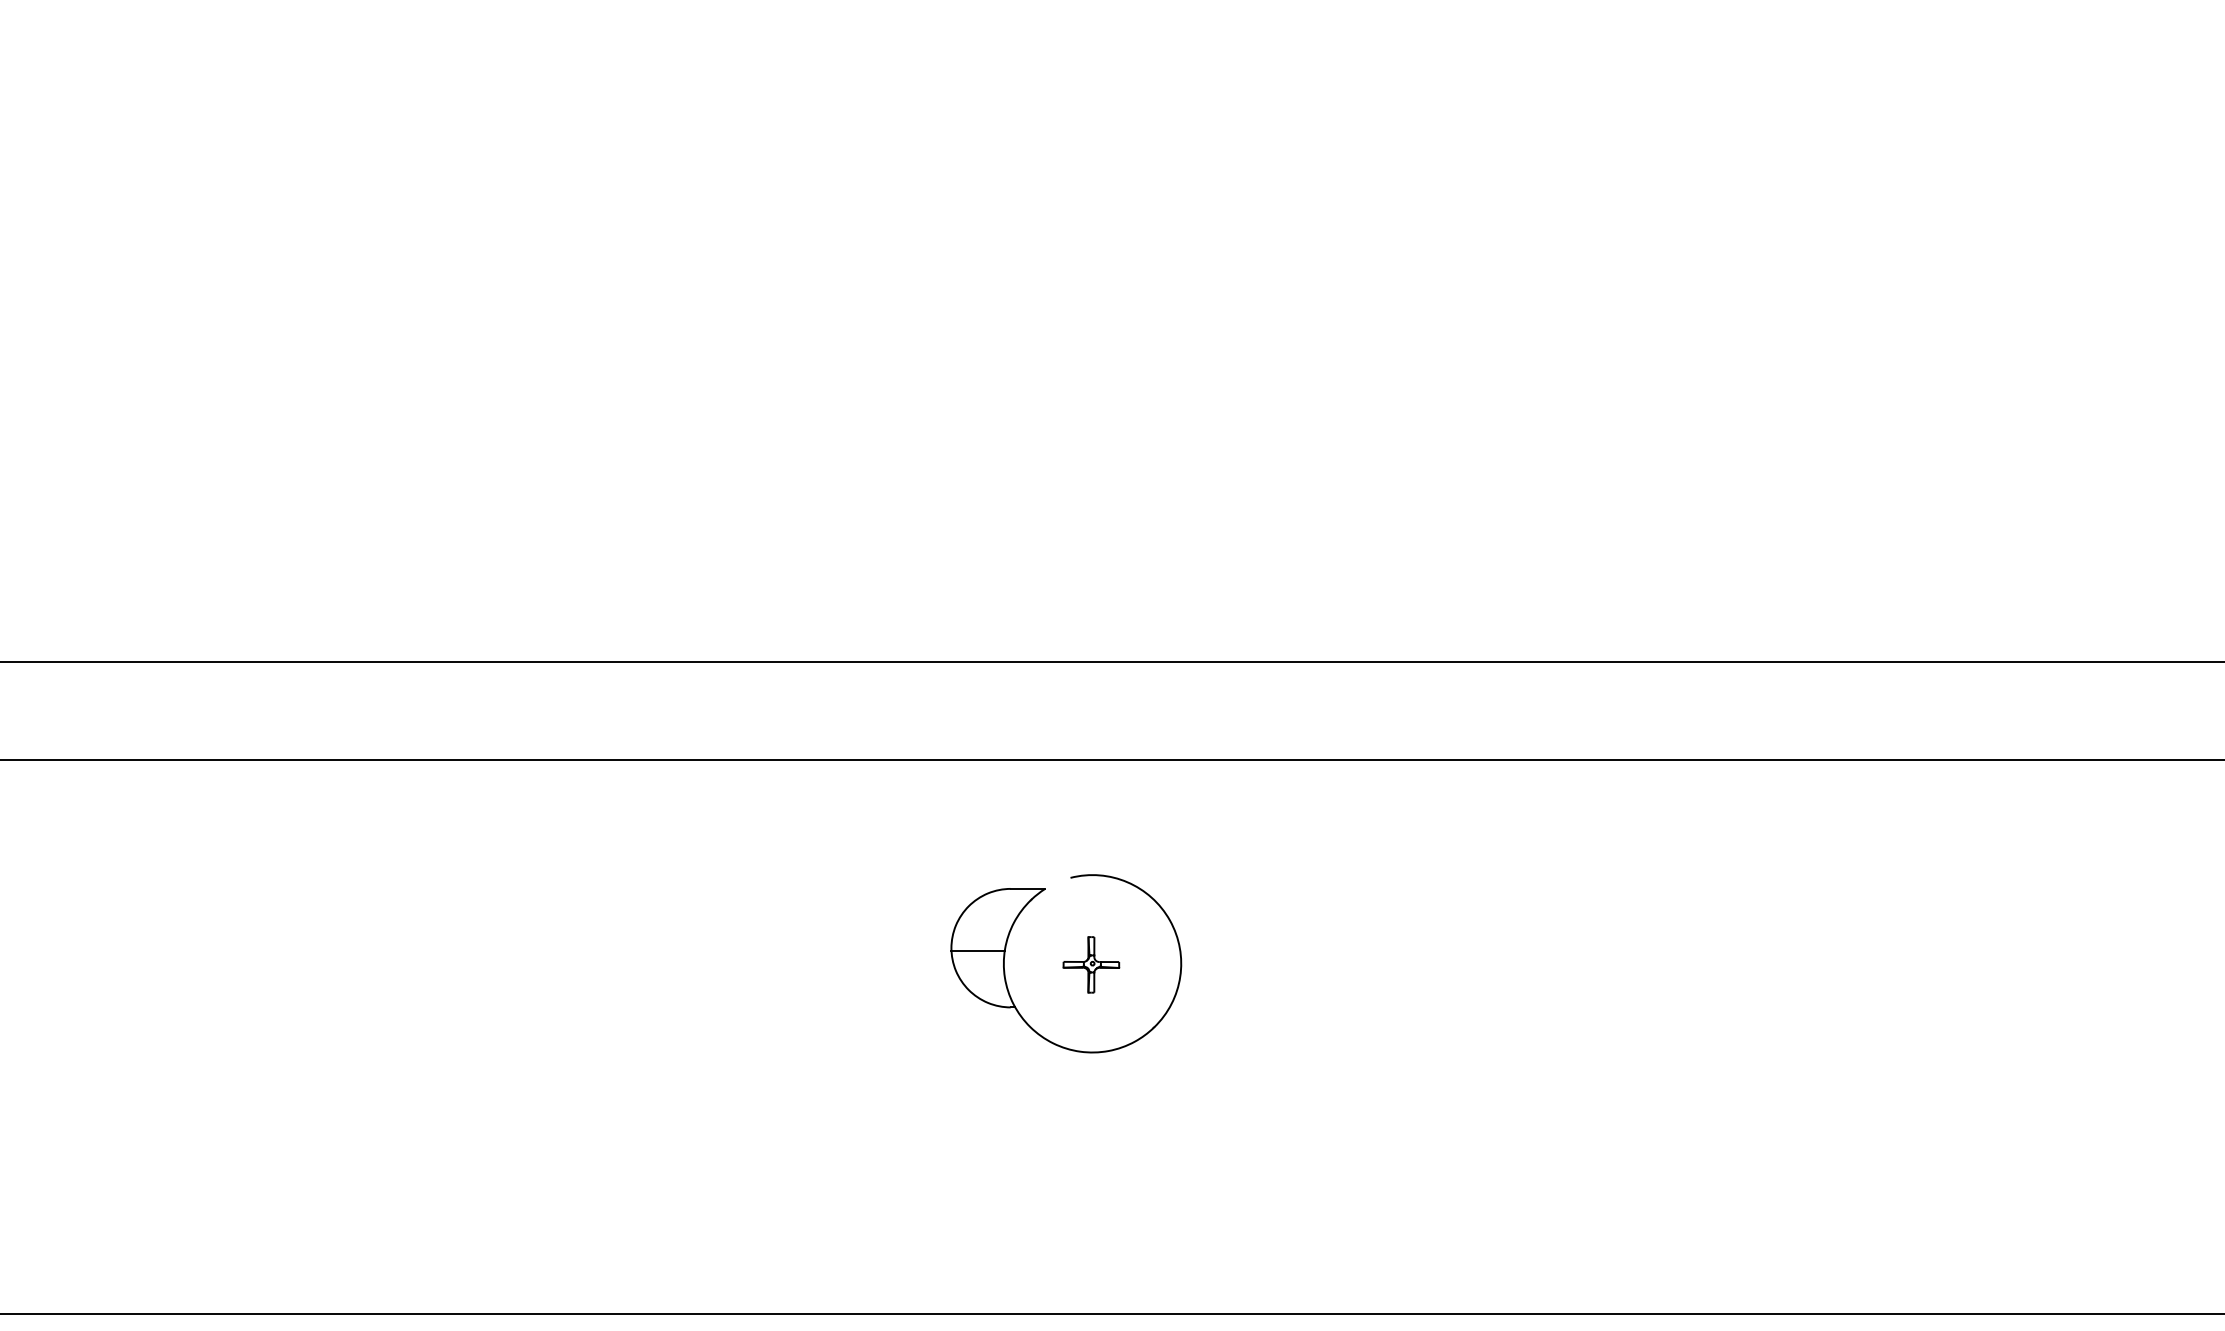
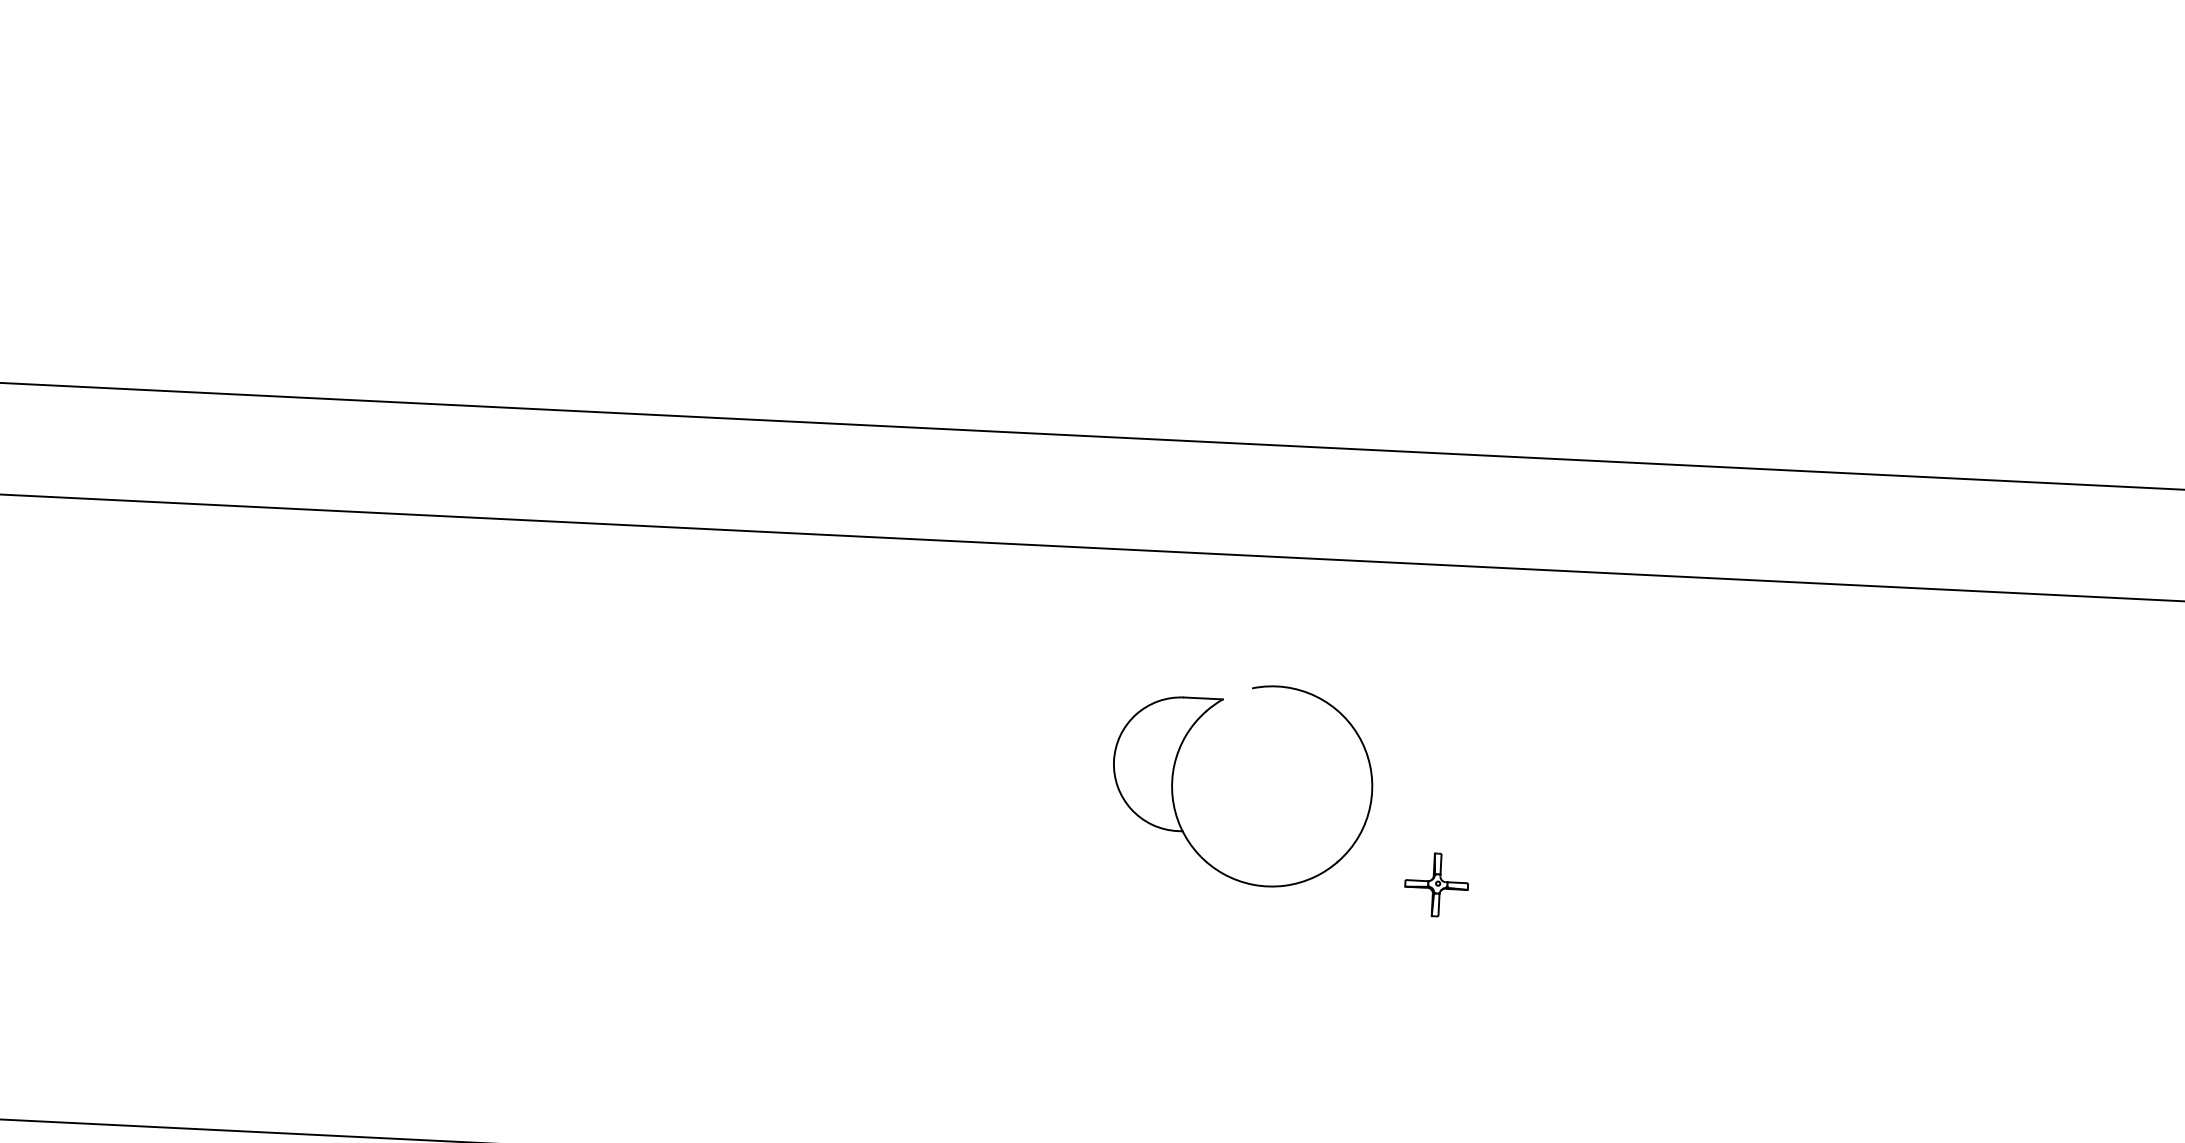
line: (977, 950) -> (1143, 765), removed
part: (1091, 964) -> (1436, 884), moved

